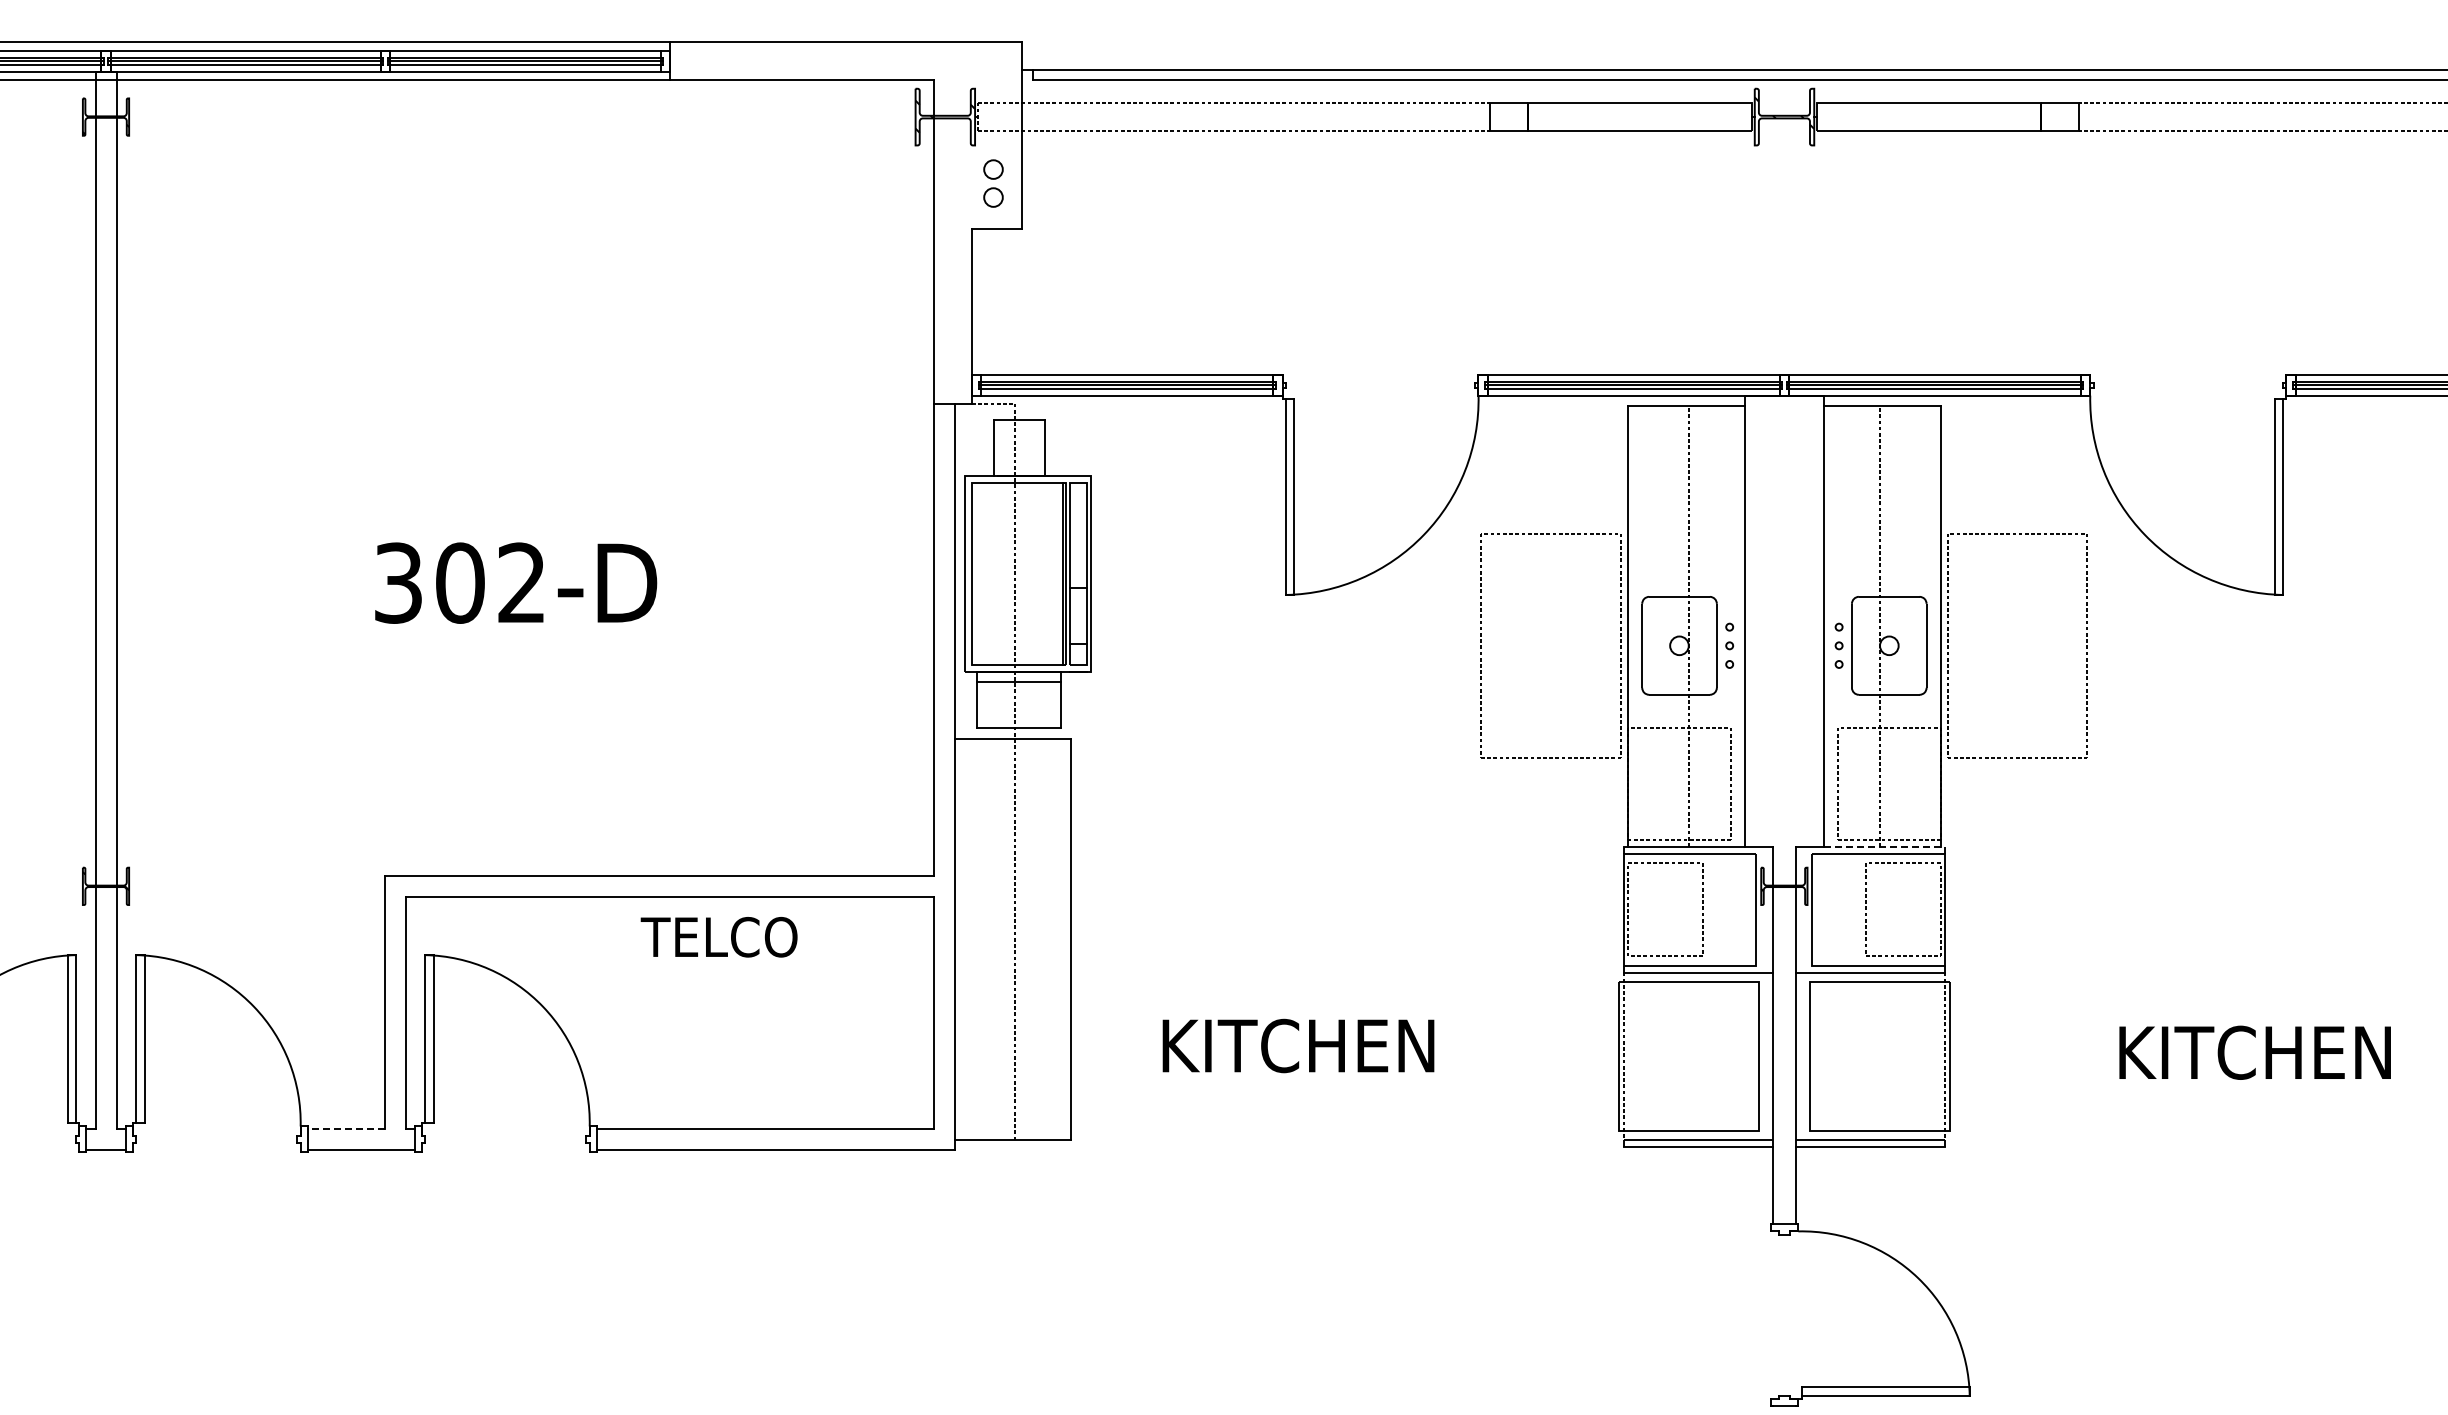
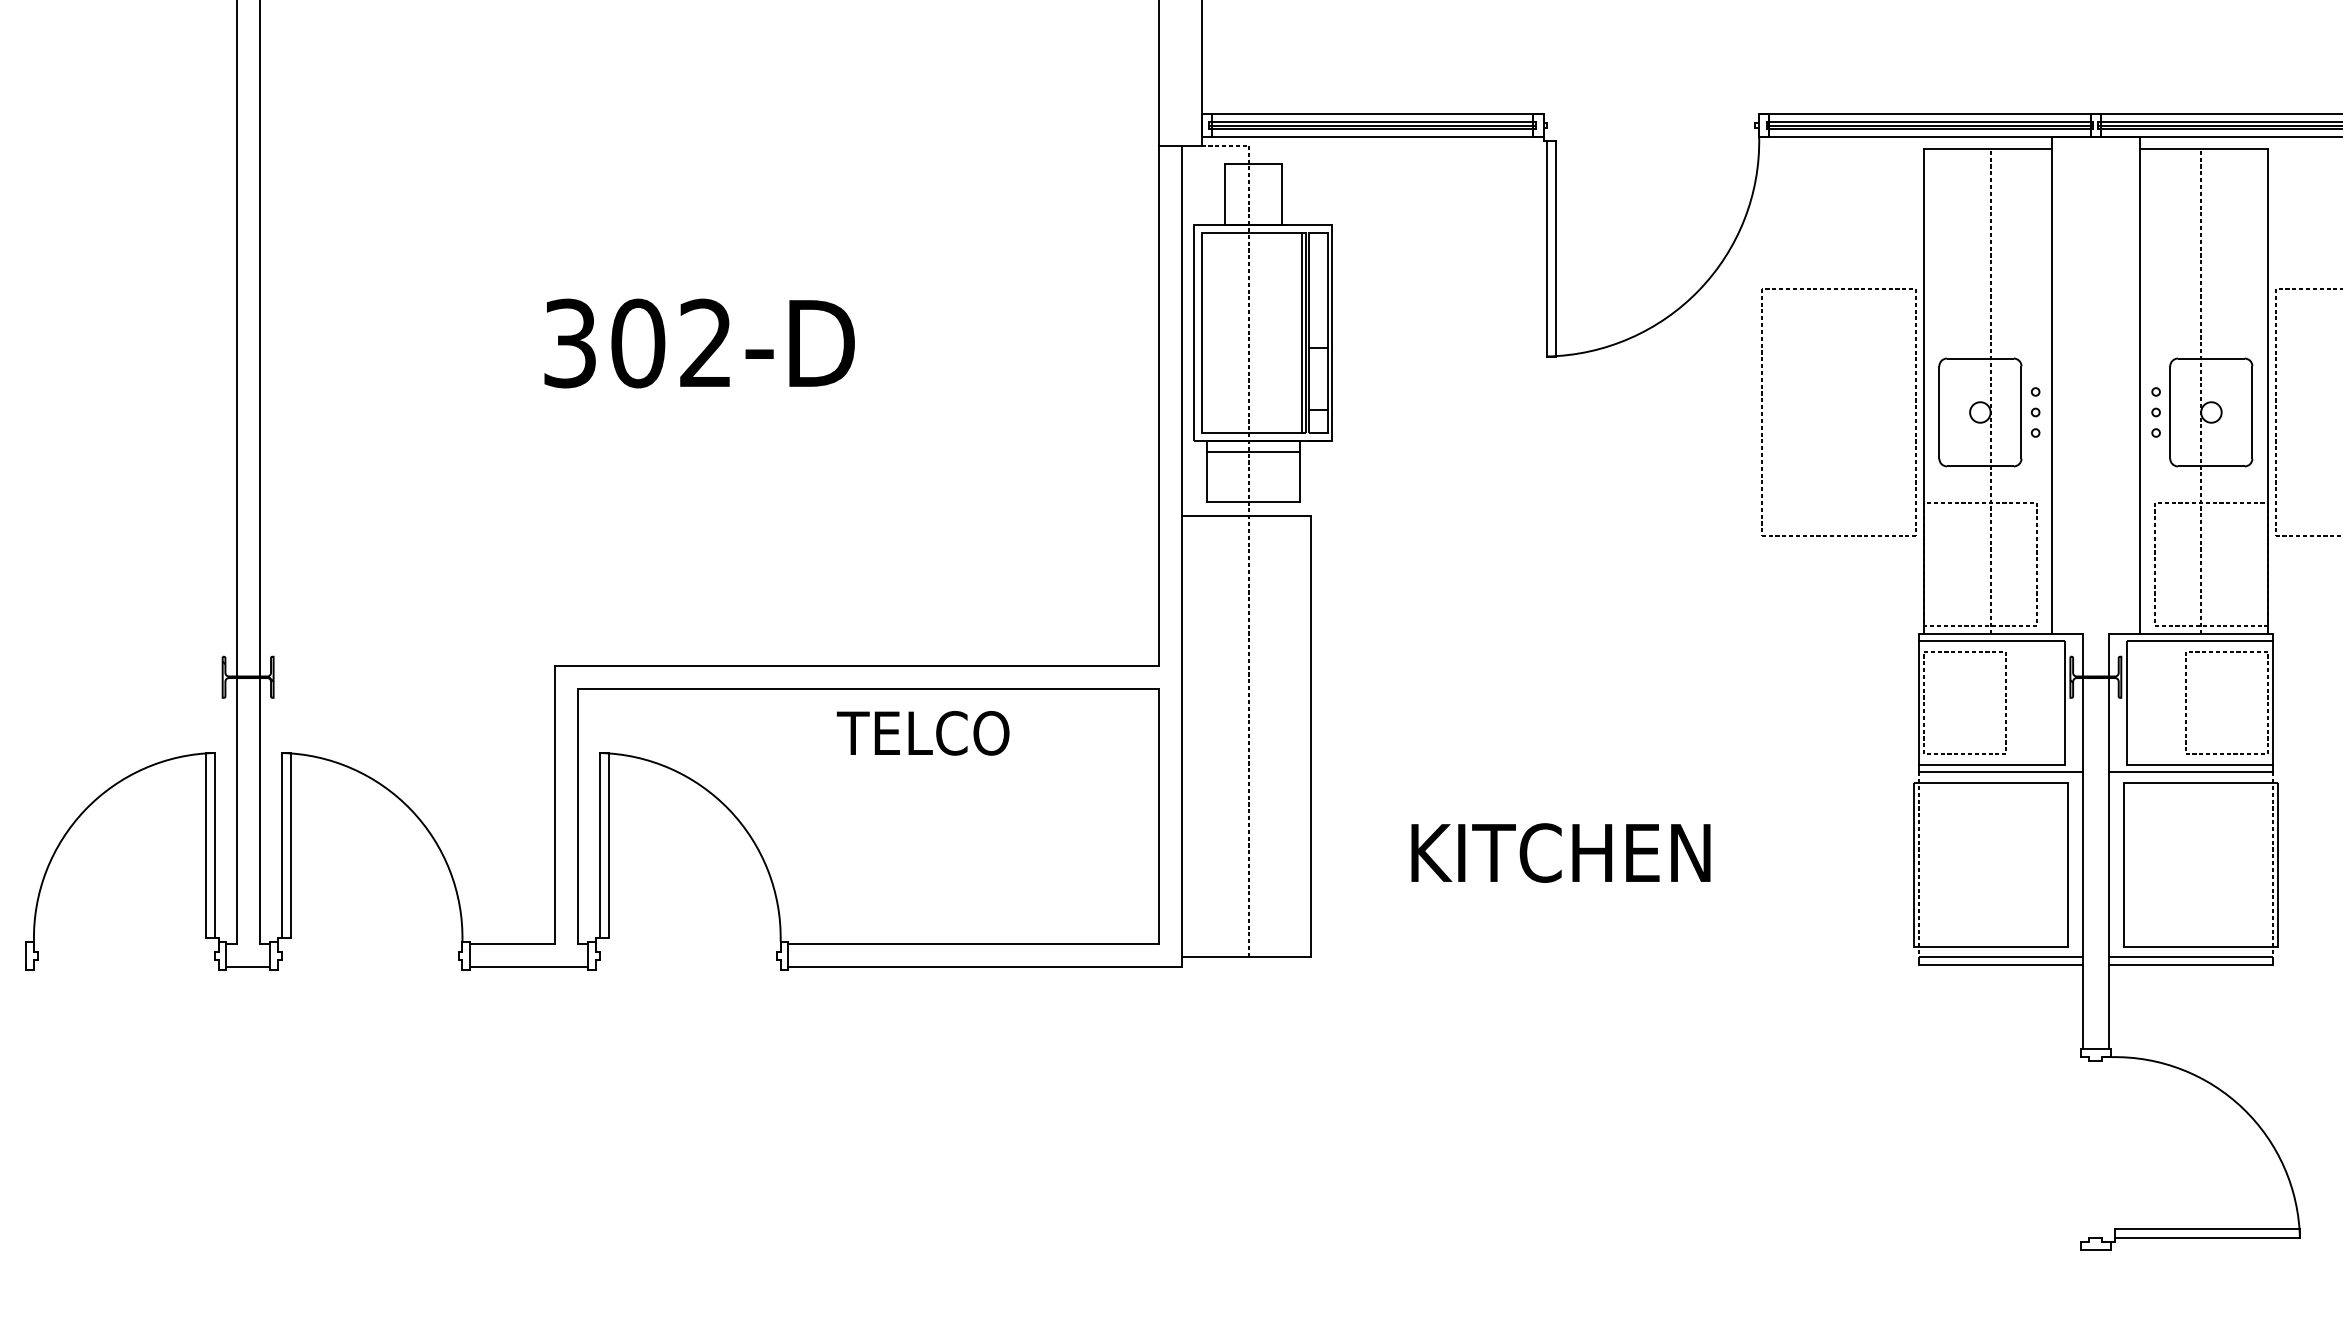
line: (1888, 846) -> (2210, 633), dashed -> solid
line: (345, 1128) -> (511, 943), dashed -> solid

